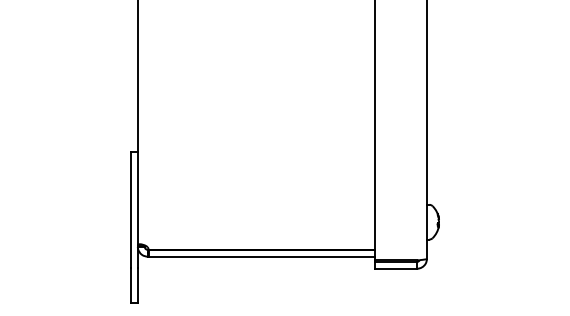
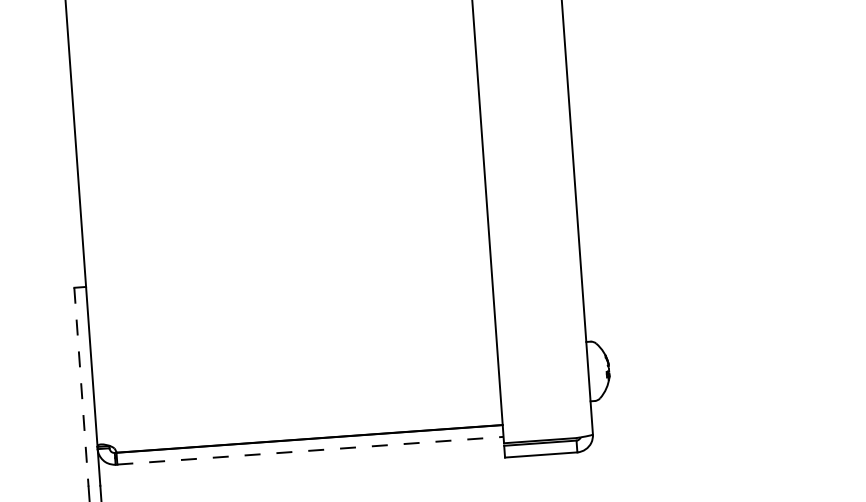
line: (130, 210) -> (80, 387), solid -> dashed
line: (262, 256) -> (311, 450), solid -> dashed

